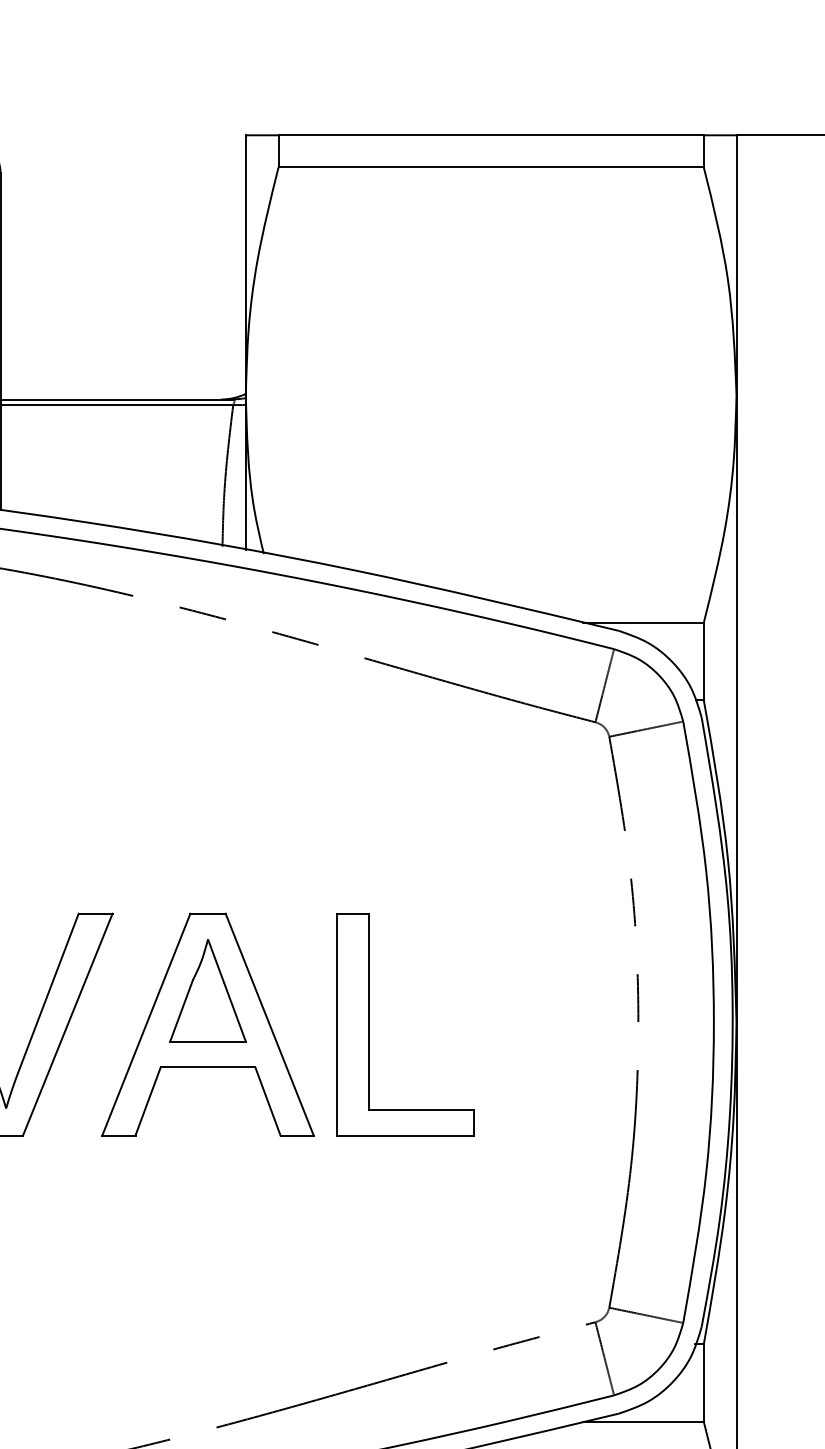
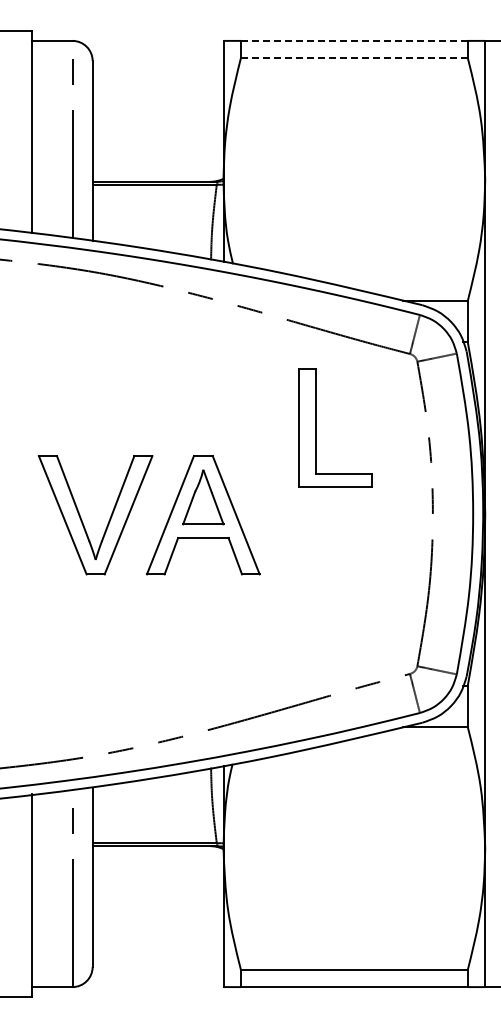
line: (489, 134) -> (353, 40), solid -> dashed
line: (491, 168) -> (354, 58), solid -> dashed
part: (369, 1023) -> (316, 427), moved

